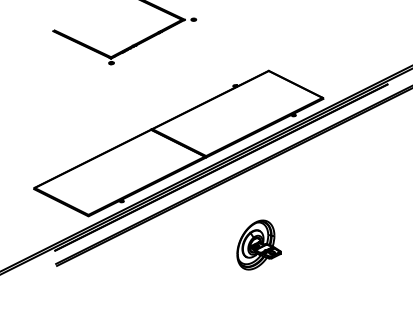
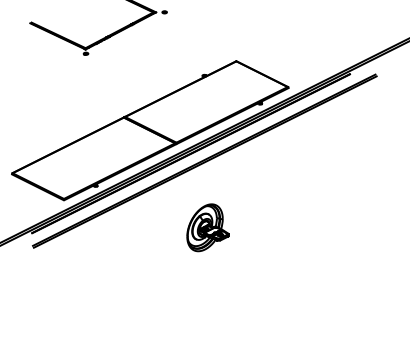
part: (258, 244) -> (207, 227), moved

